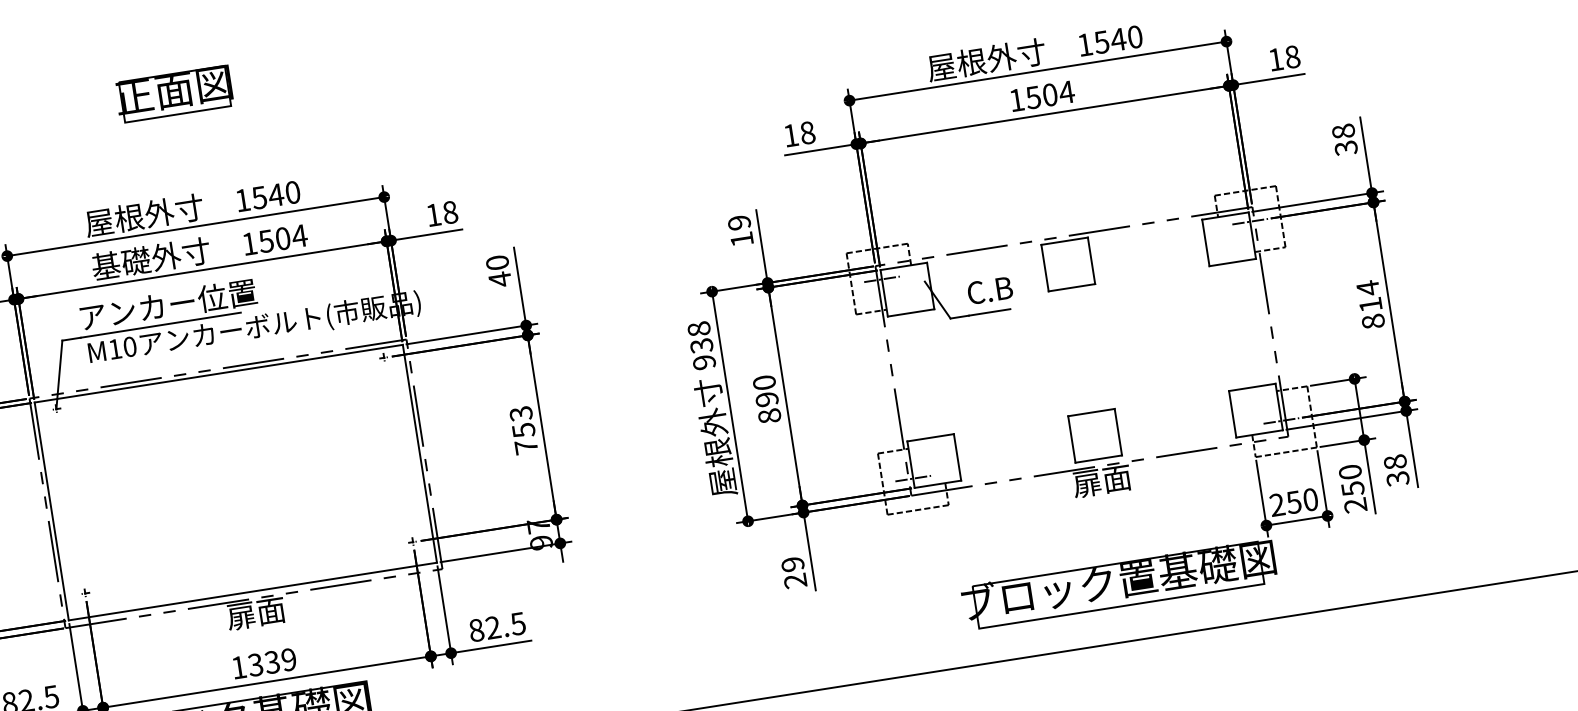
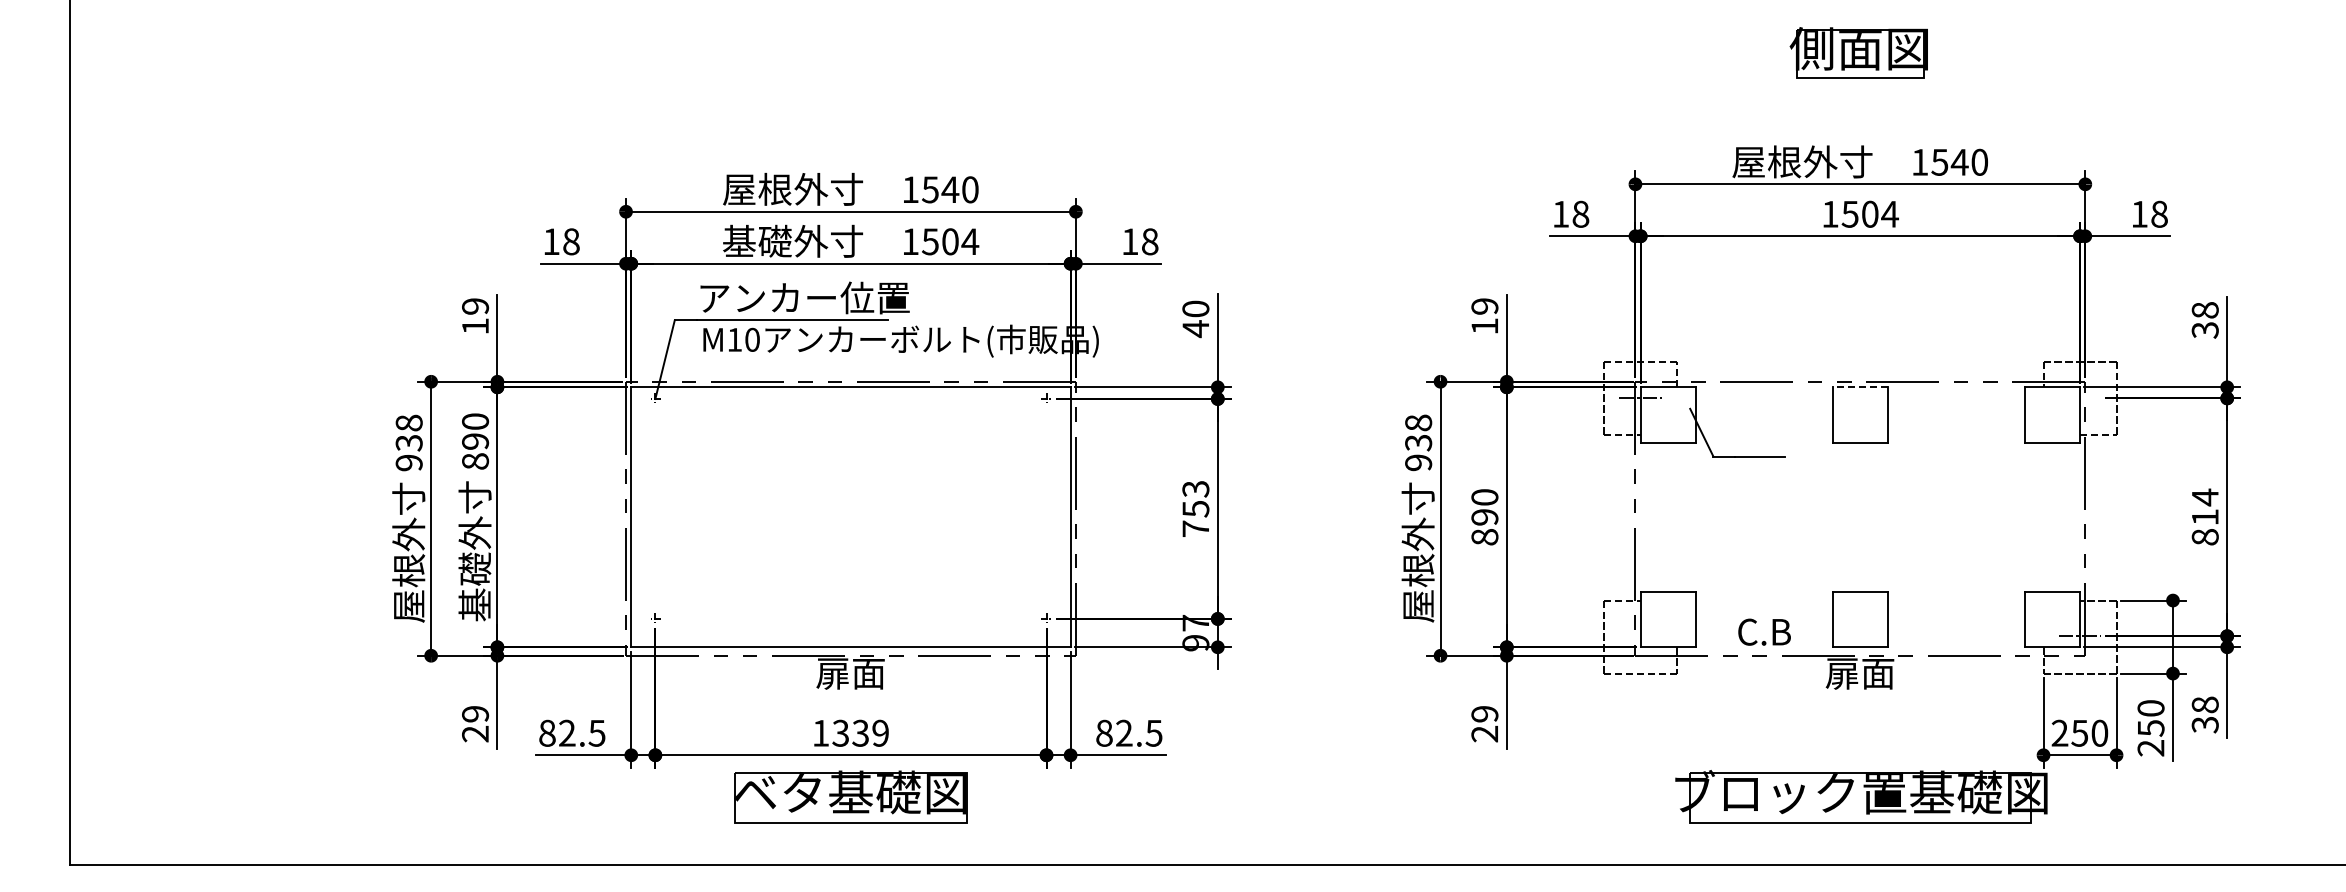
part: (173, 94) -> (849, 53), removed
line: (1249, 221) -> (2079, 398), removed
line: (1064, 241) -> (1860, 387), solid -> dashed
text: (989, 290) -> (1764, 631), moved
line: (913, 478) -> (1640, 636), removed

